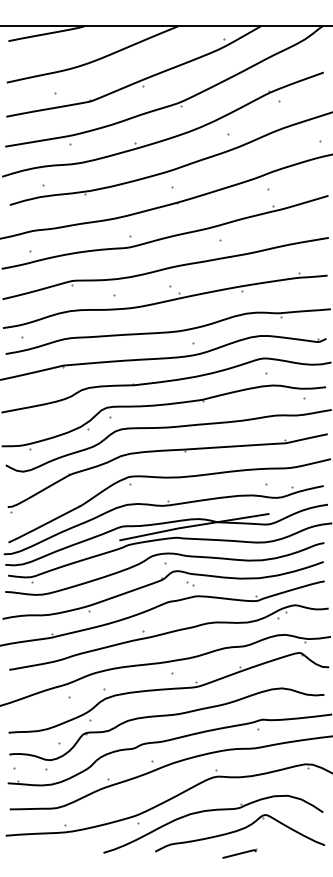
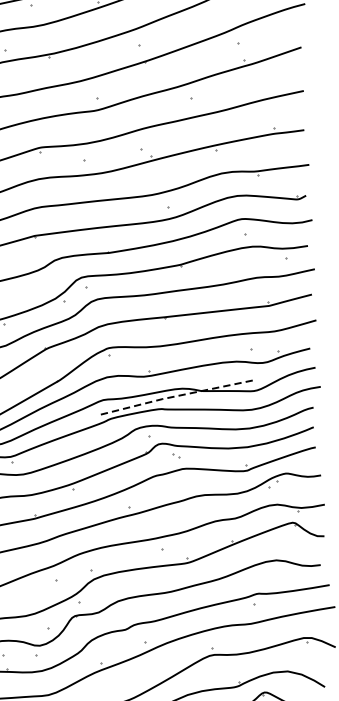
line: (193, 525) -> (177, 395), solid -> dashed

